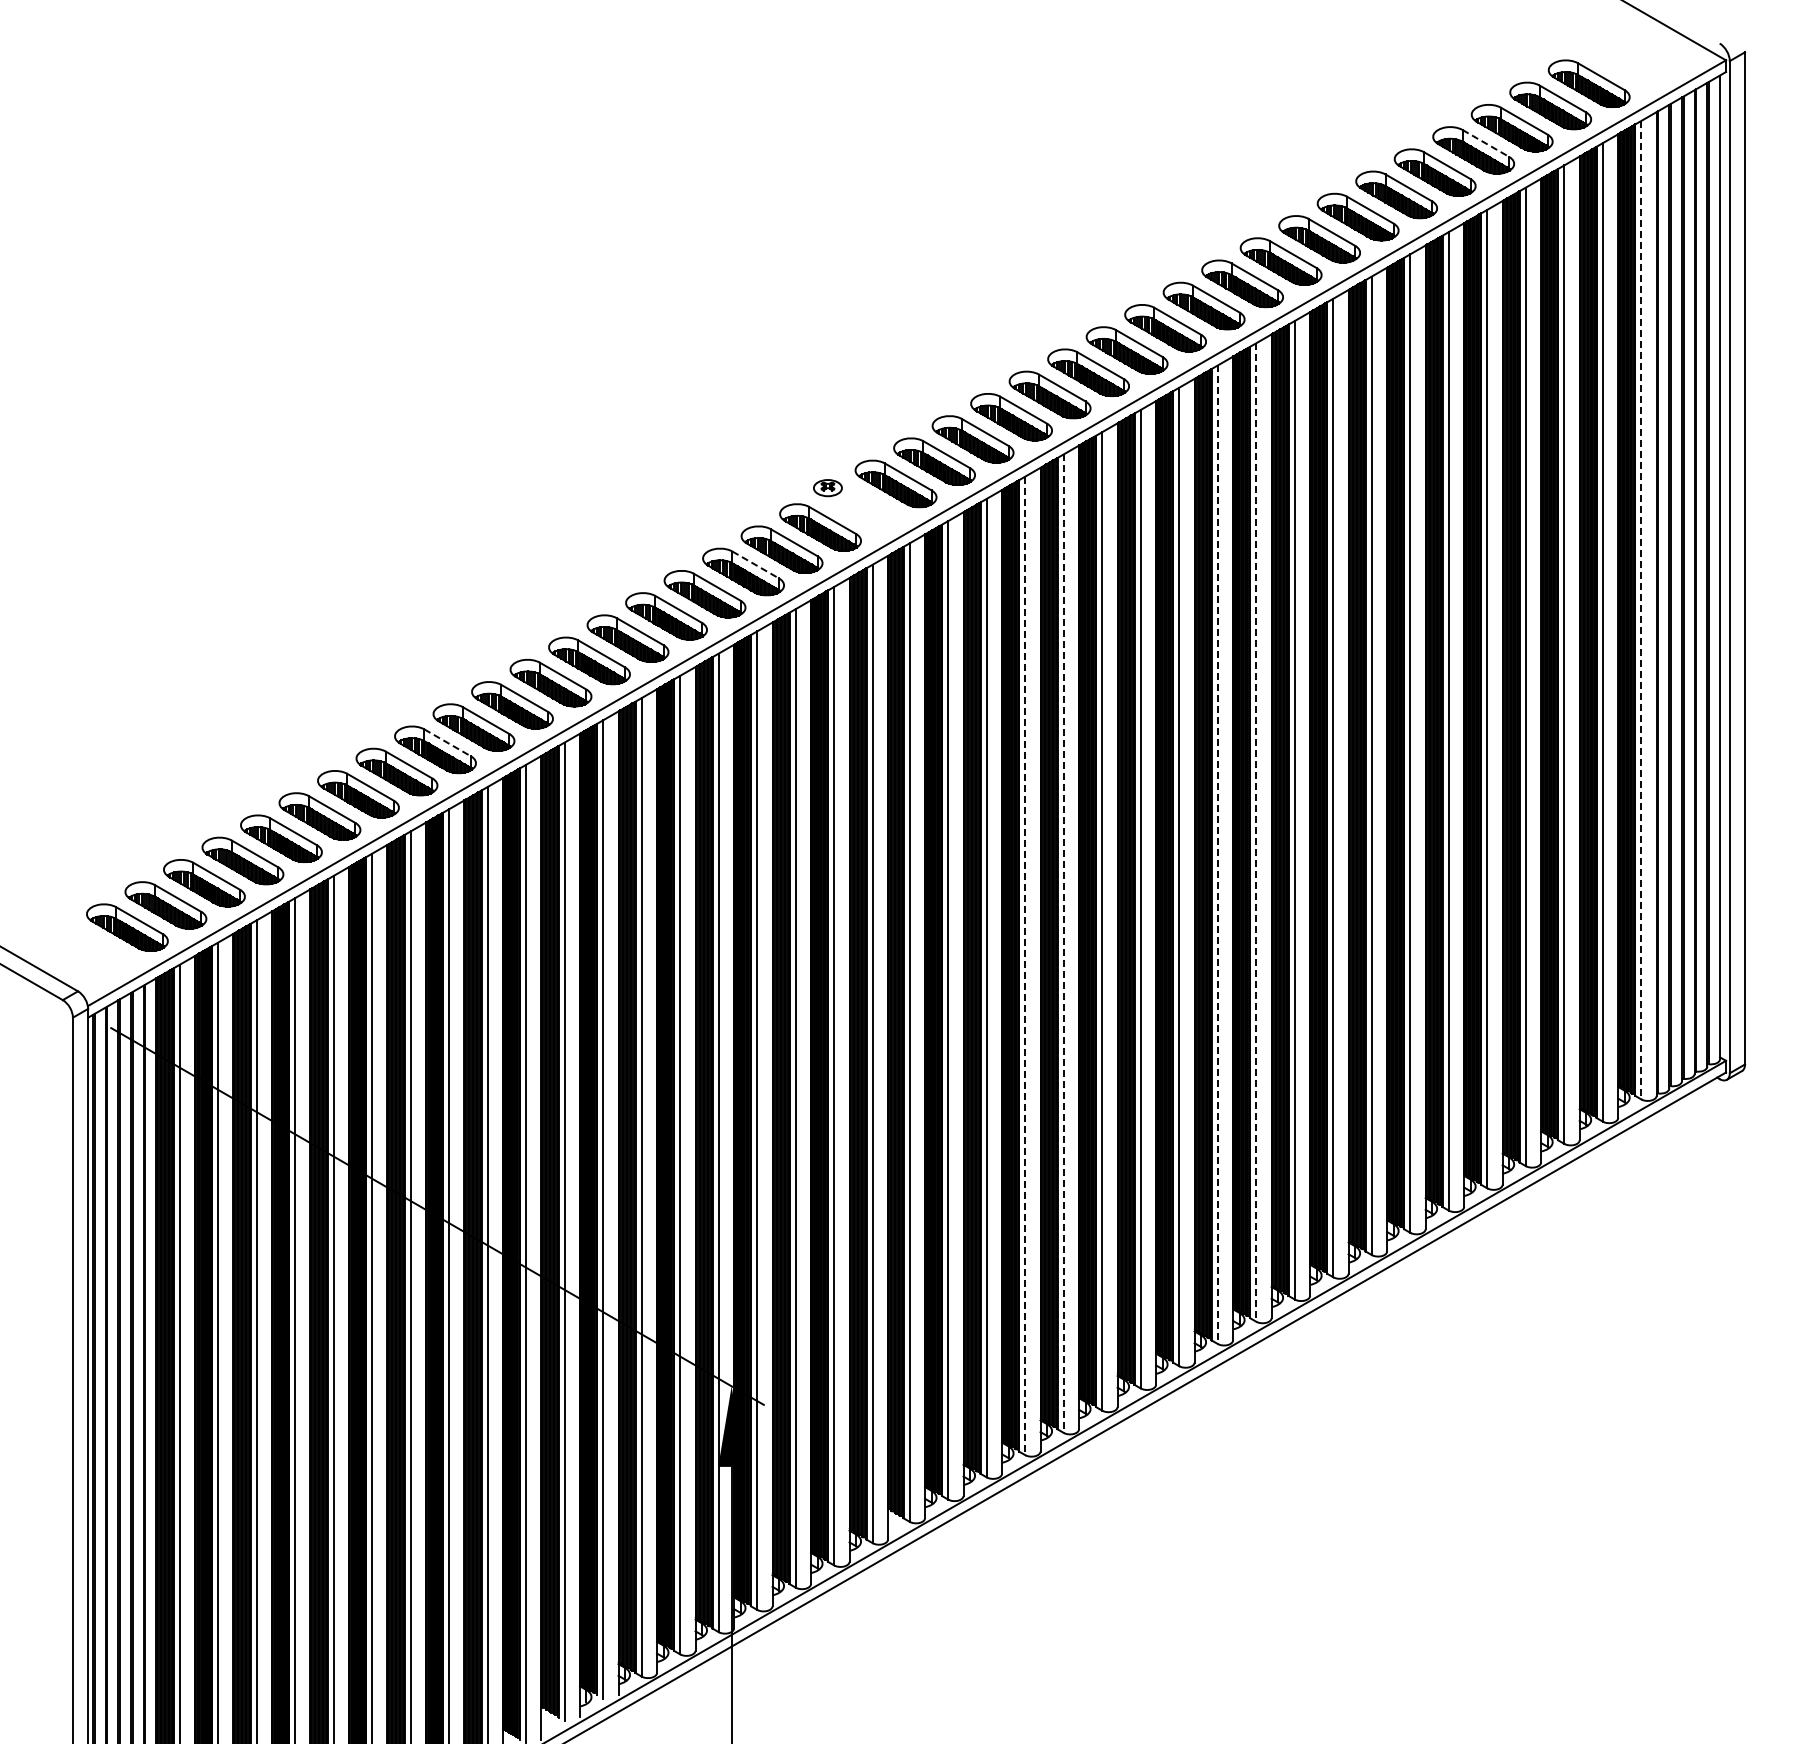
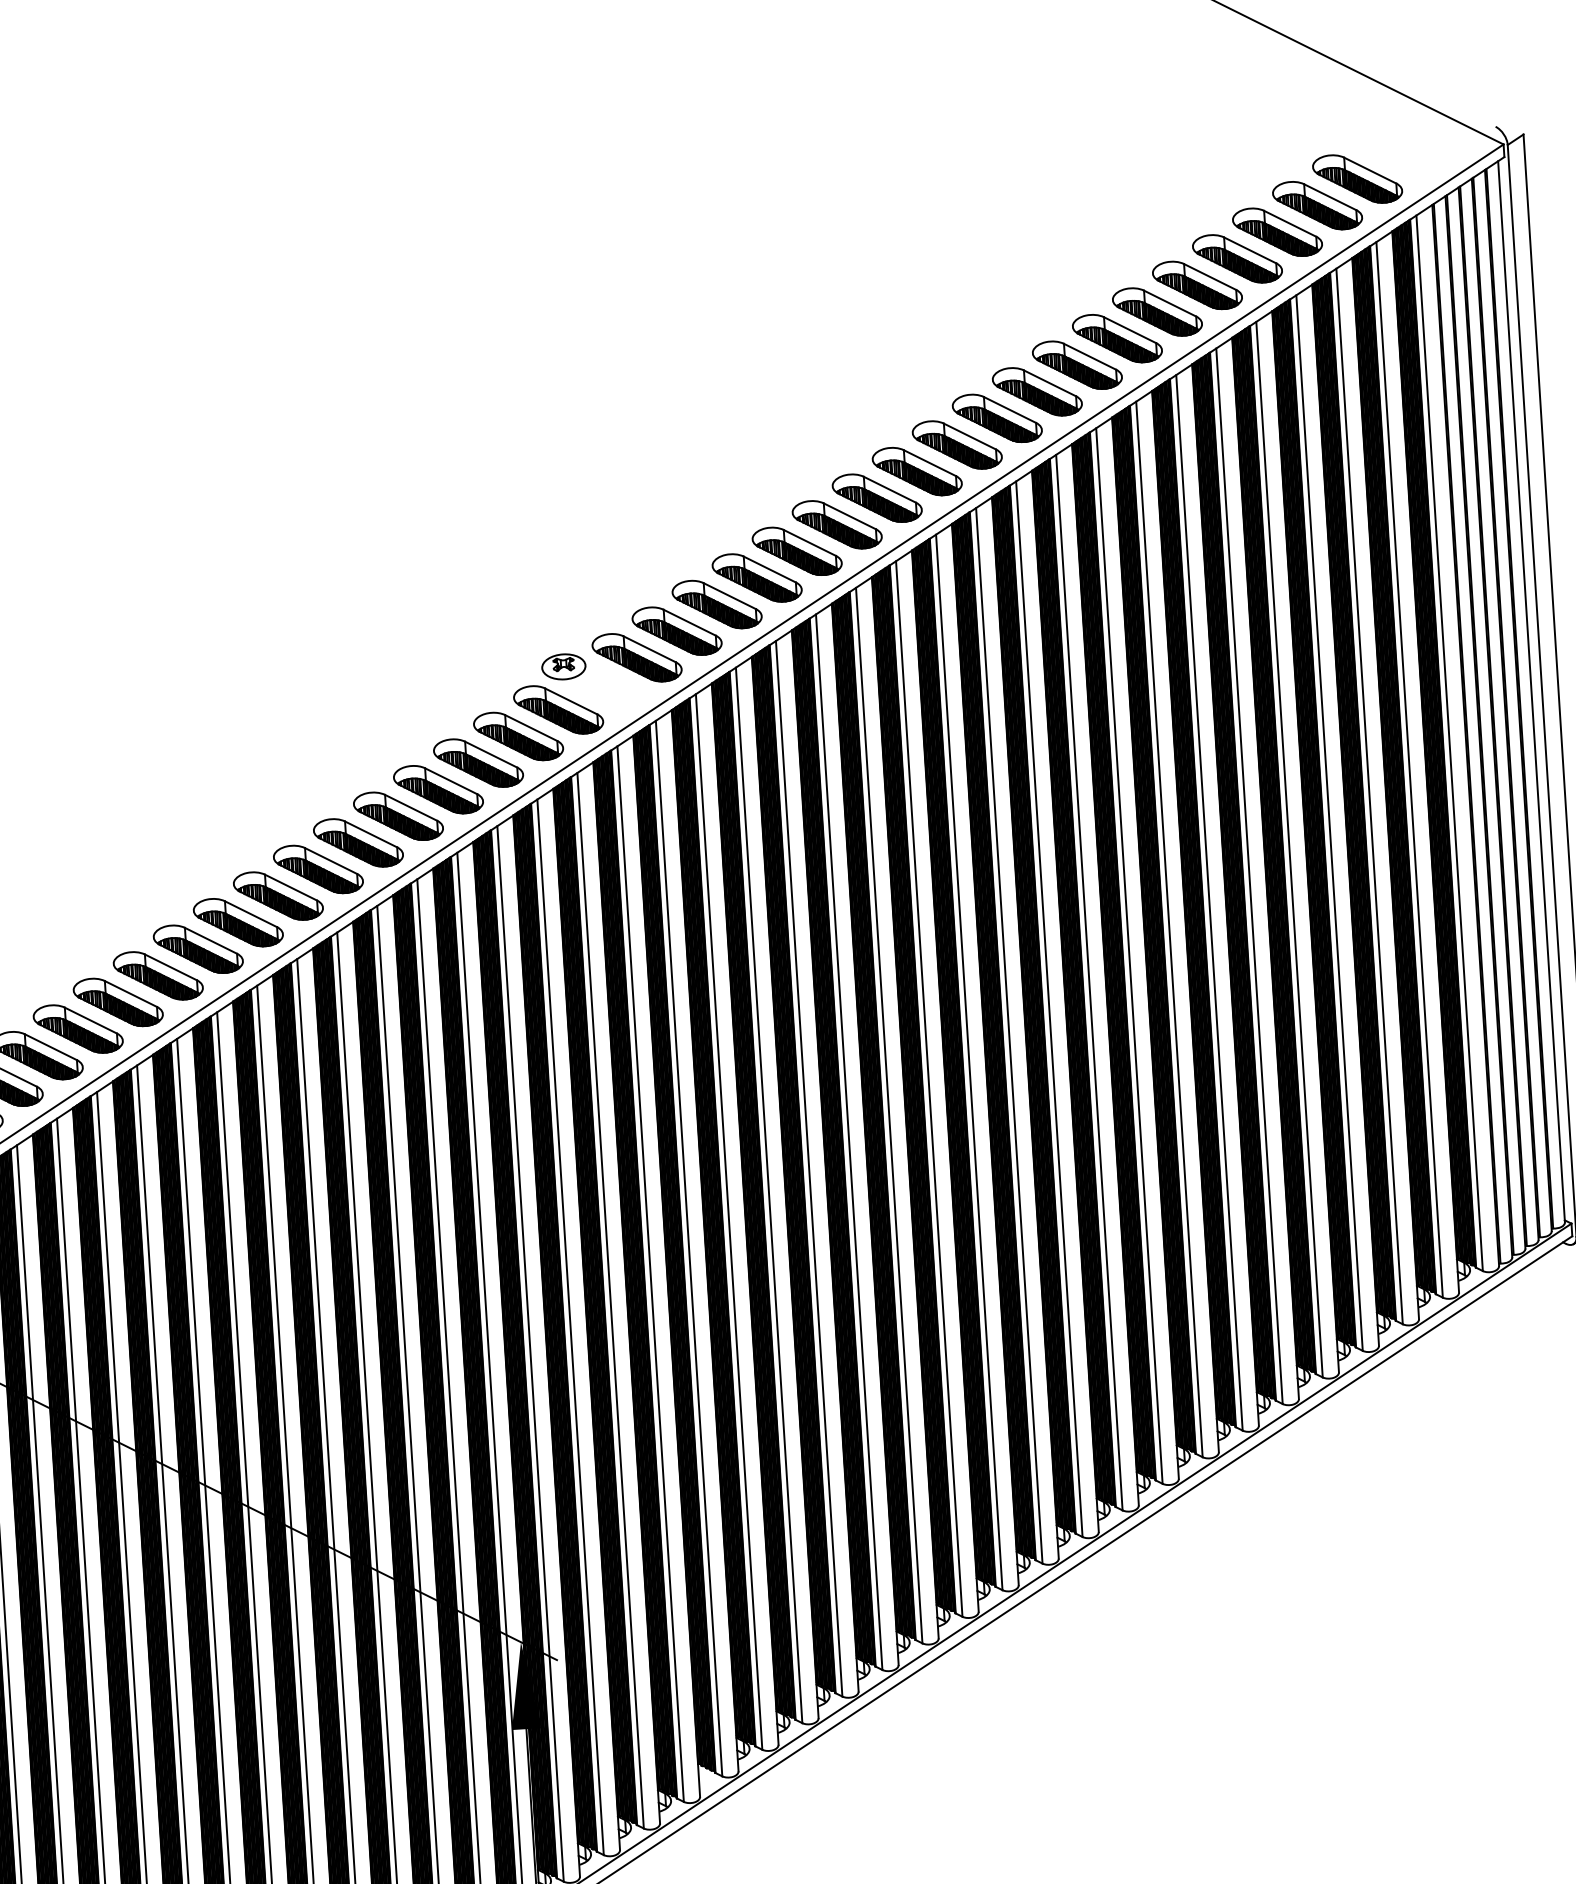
line: (1485, 143) -> (1249, 250), dashed -> solid
part: (827, 487) -> (563, 666), size x1.43
line: (755, 564) -> (490, 754), dashed -> solid
line: (1641, 610) -> (1449, 743), dashed -> solid
line: (447, 742) -> (170, 967), dashed -> solid
line: (1256, 833) -> (1049, 1010), dashed -> solid
line: (1217, 855) -> (1009, 1036), dashed -> solid
line: (1063, 944) -> (848, 1143), dashed -> solid
line: (1025, 966) -> (809, 1169), dashed -> solid

